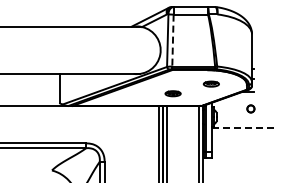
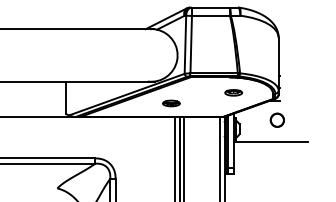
line: (172, 40) -> (190, 44), dashed -> solid
part: (172, 93) -> (170, 103), moved
circle: (250, 108) -> (276, 119), size x1.67
line: (245, 128) -> (271, 141), dashed -> solid

